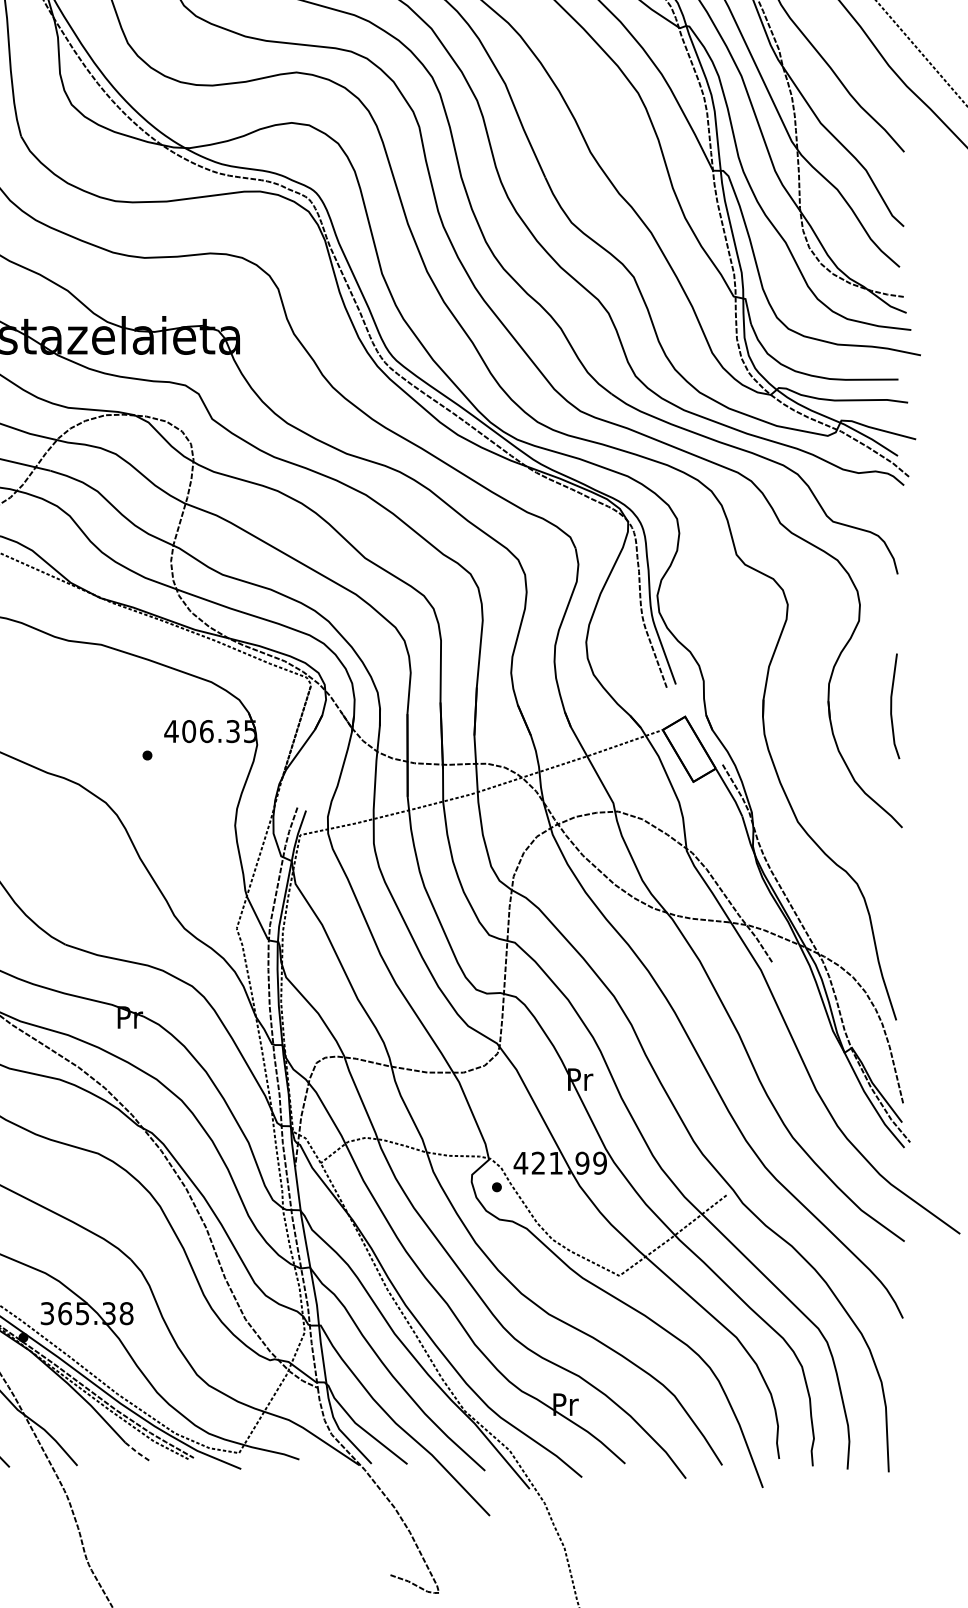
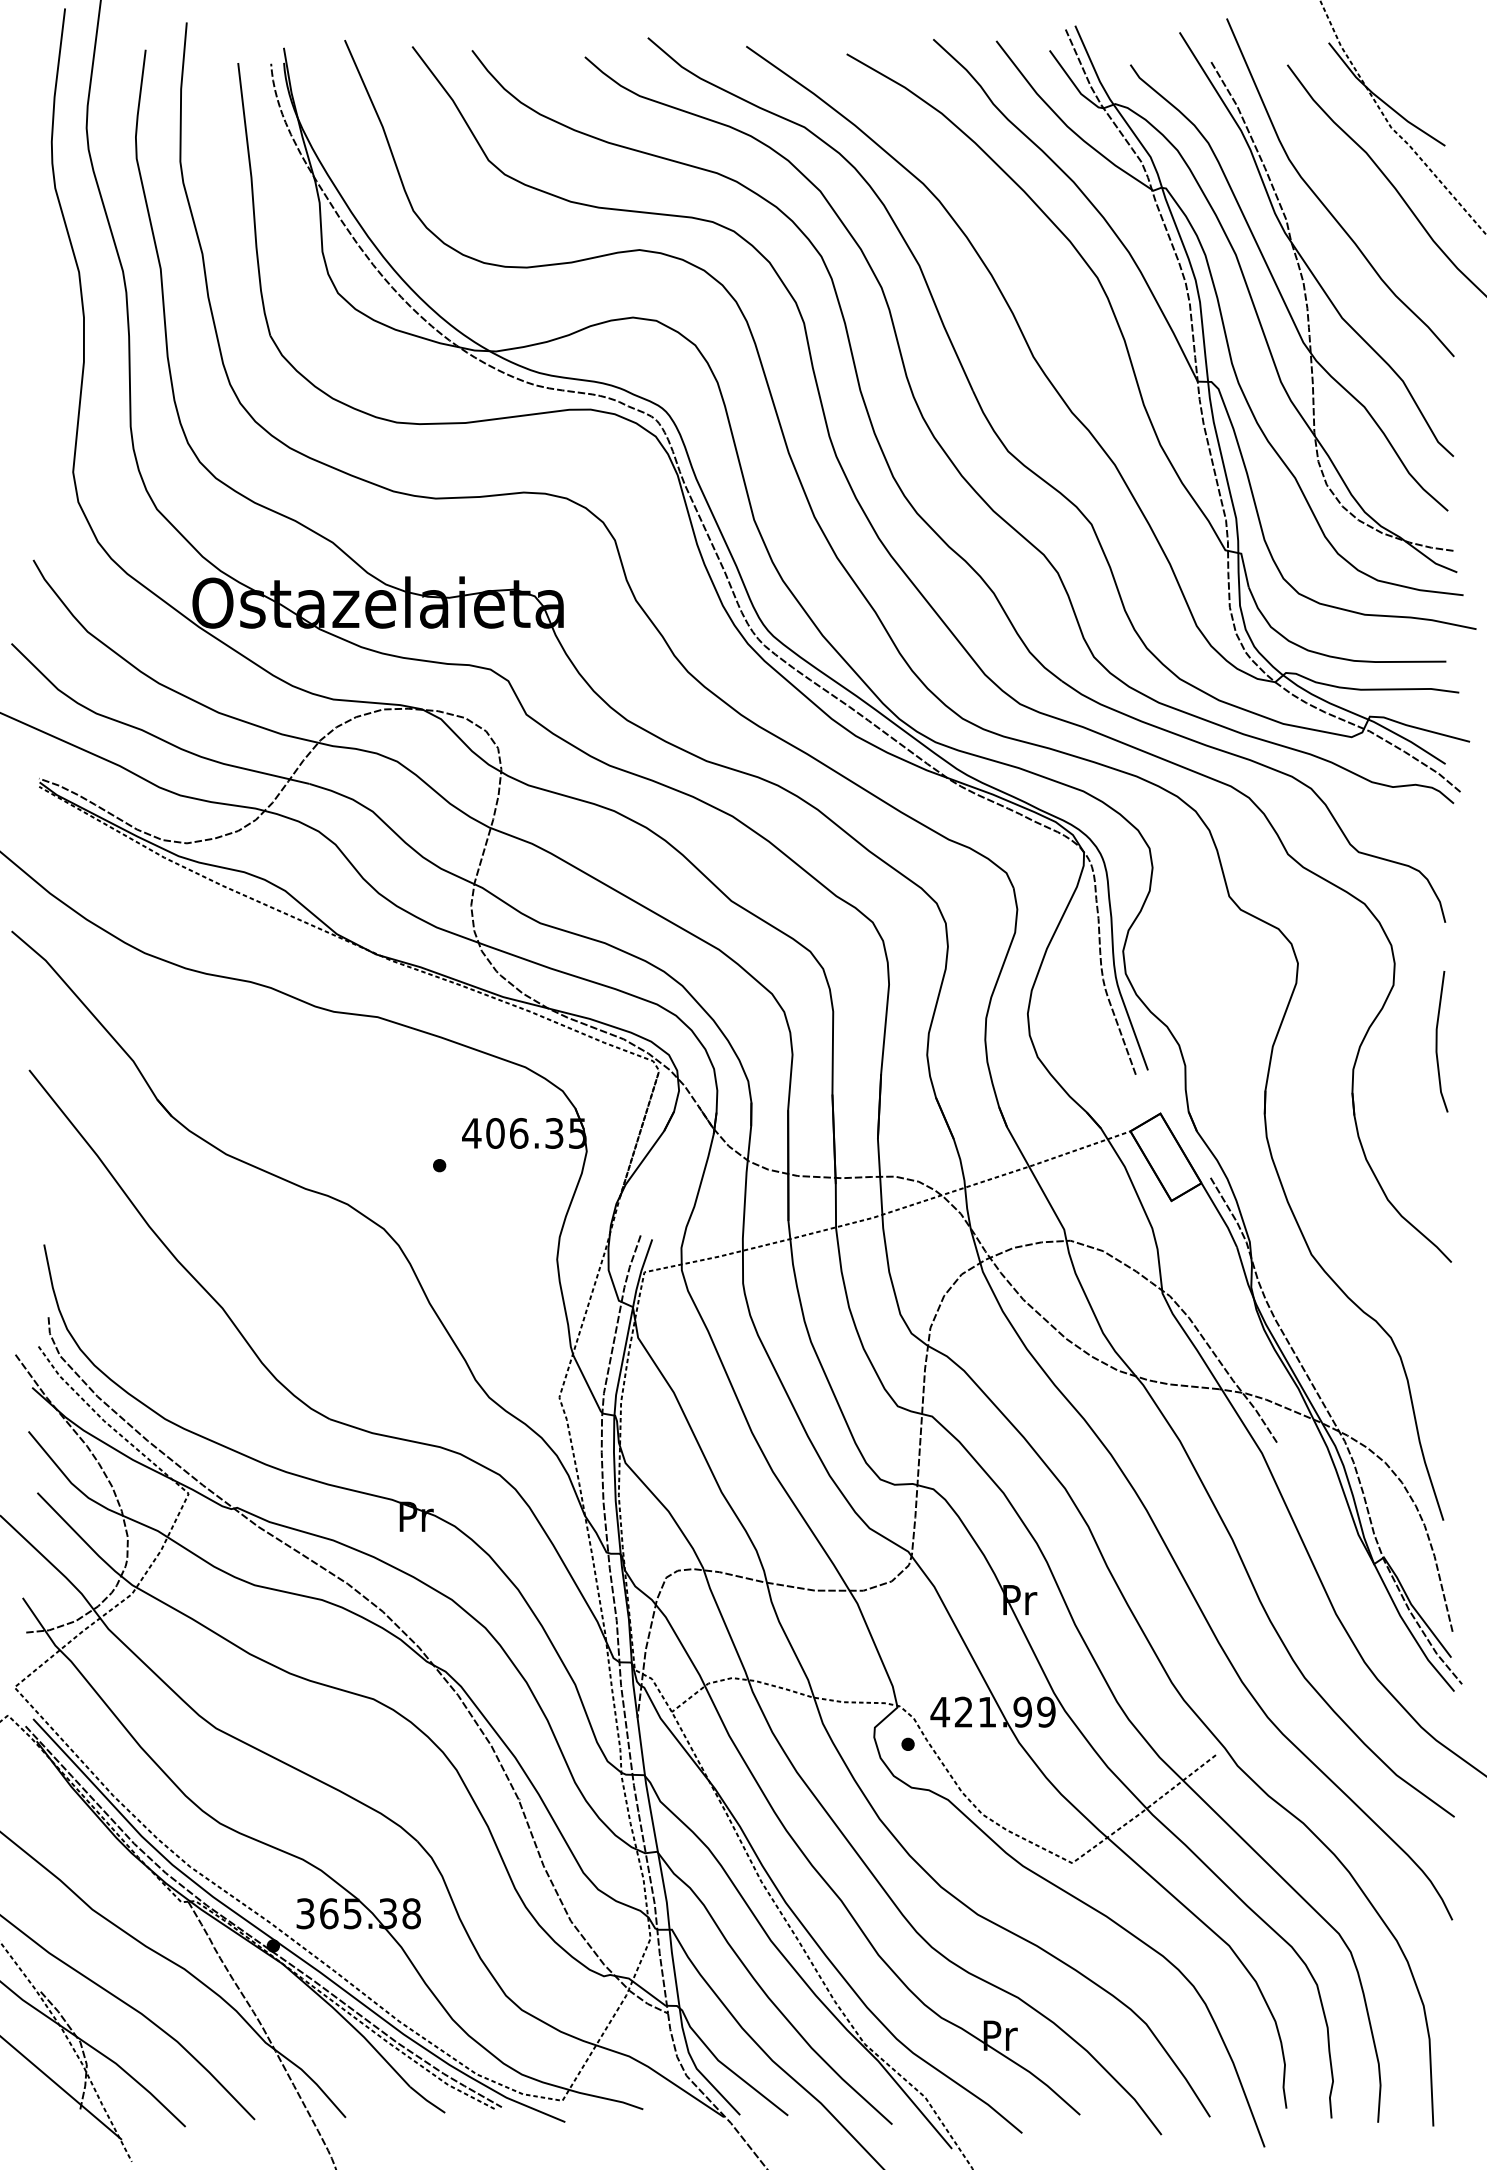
line: (891, 706) -> (1437, 1041), moved
line: (137, 1452) -> (426, 2100), dashed -> solid

